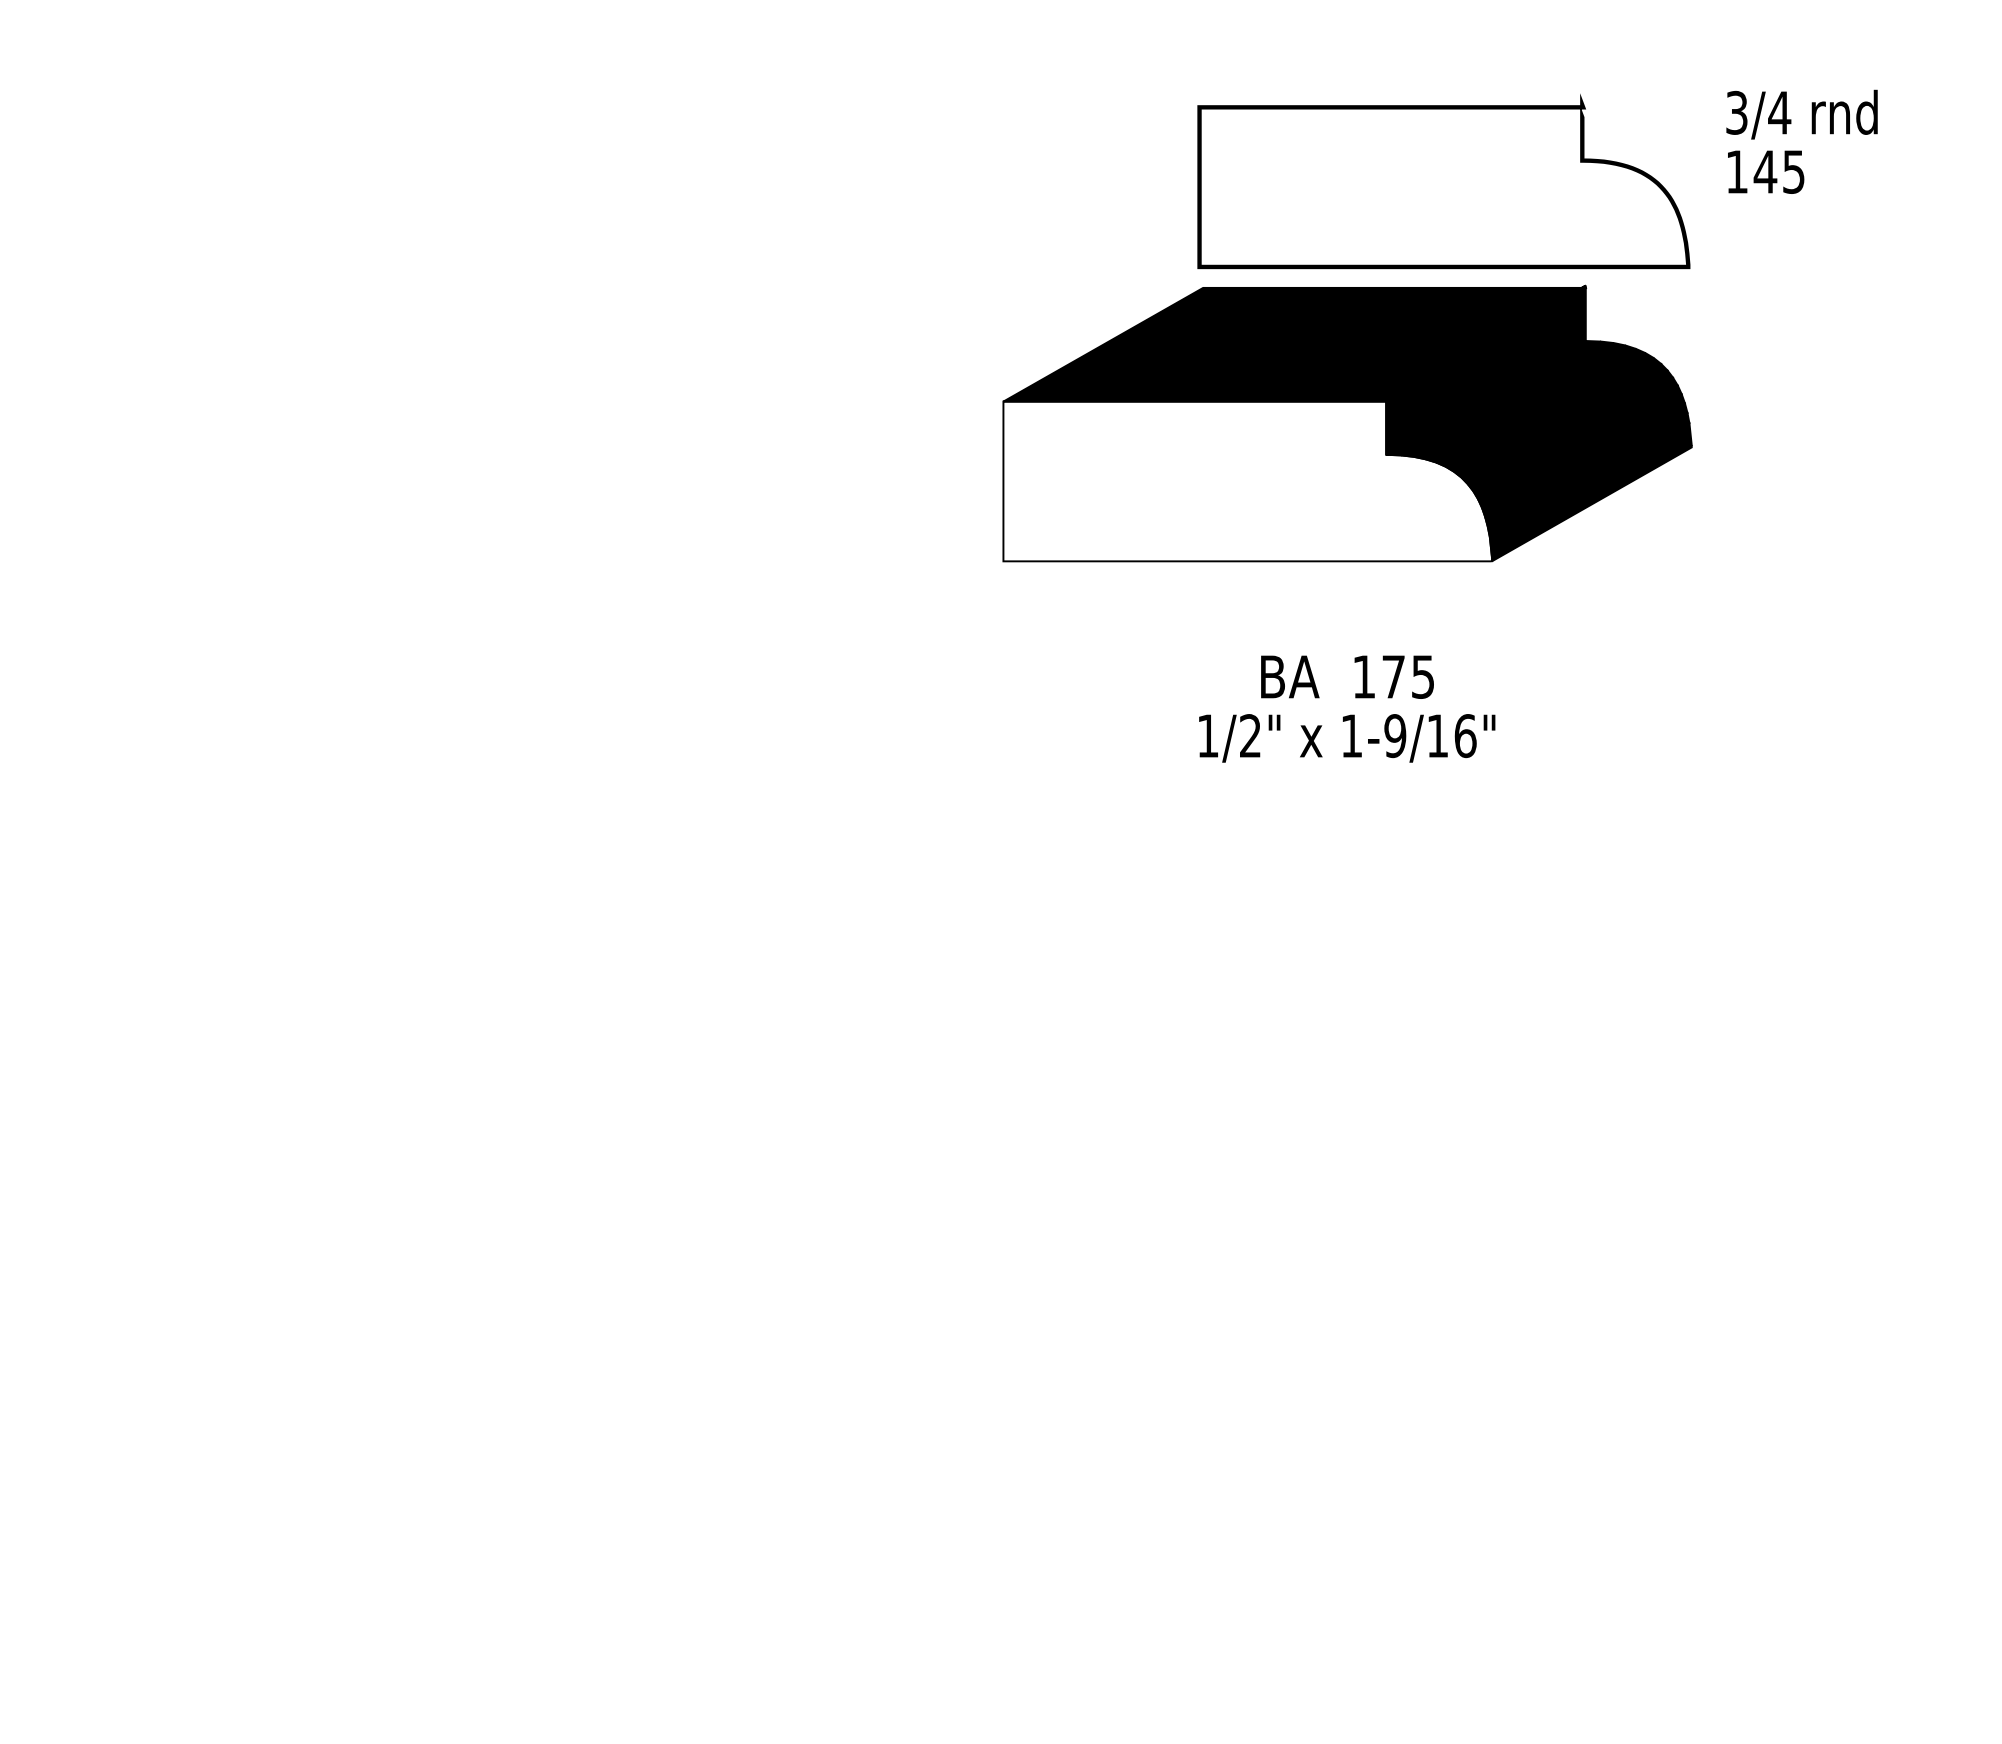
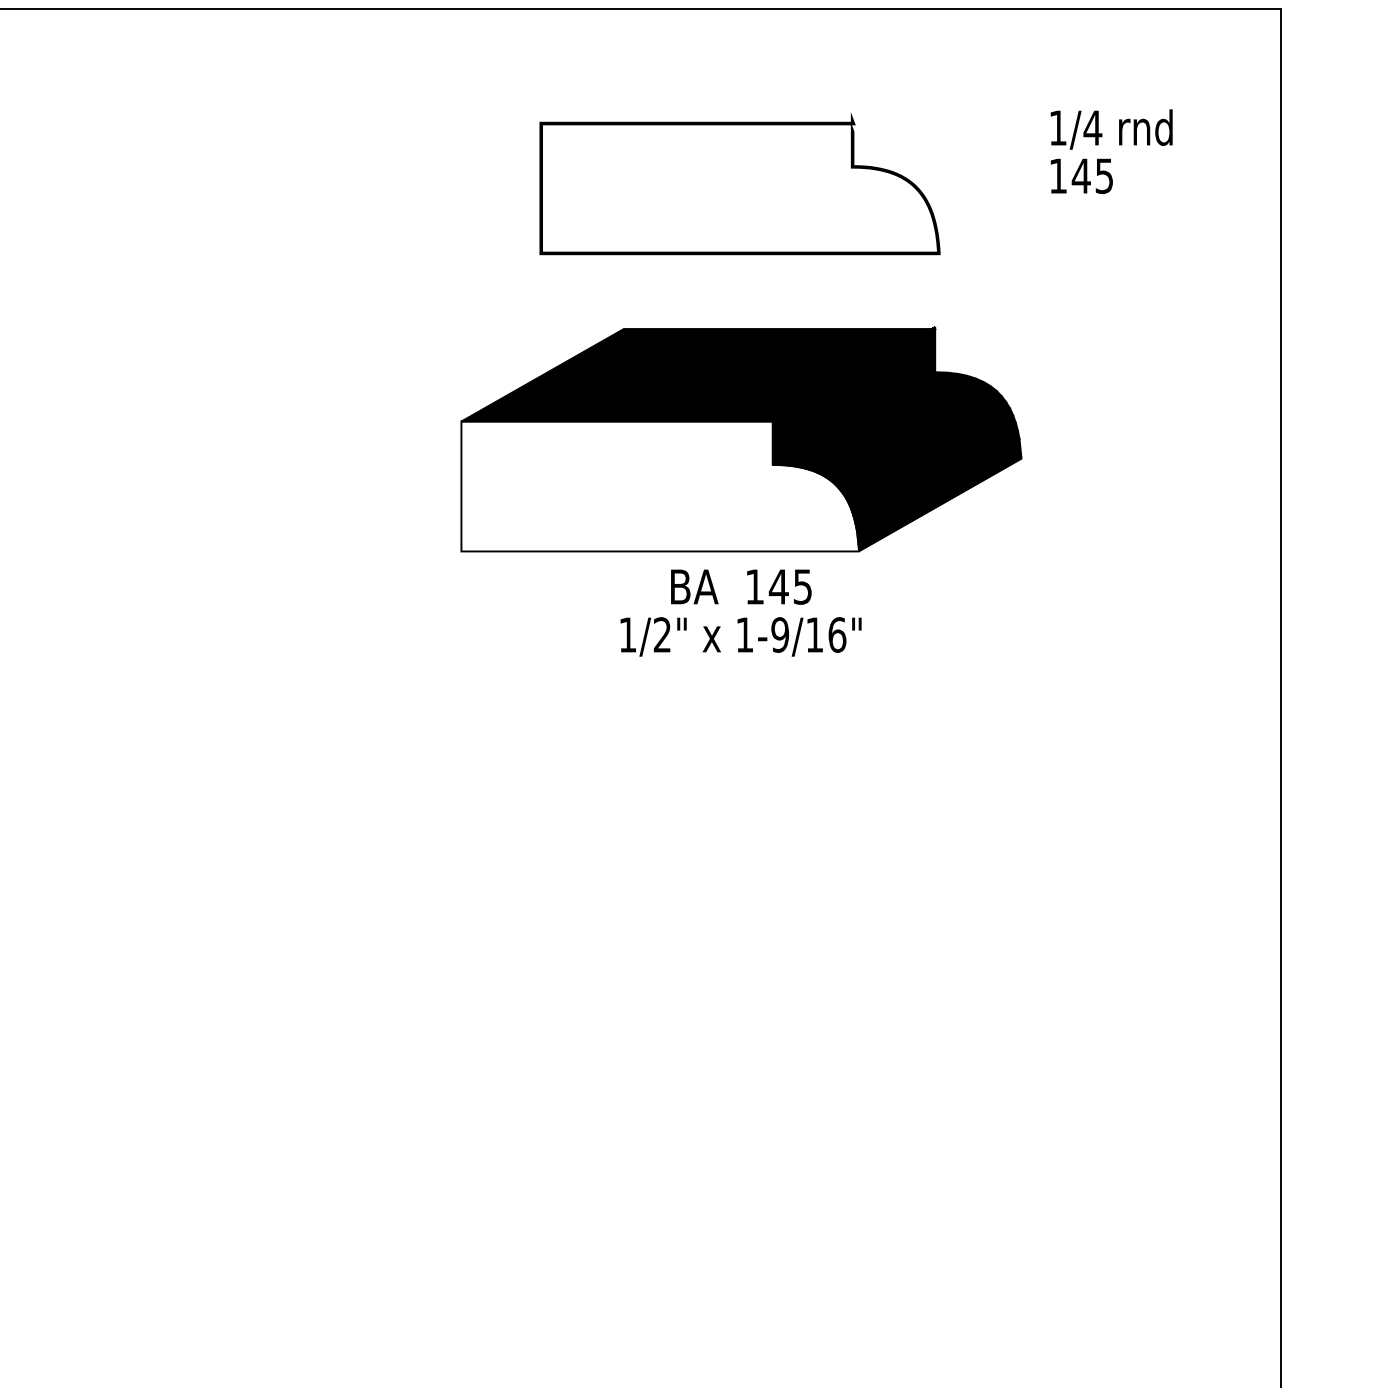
text: (1736, 112) -> (1057, 127), 3/4 -> 1/4
part: (1443, 181) -> (739, 183), moved
part: (1347, 423) -> (741, 439), moved
text: (1393, 676) -> (778, 586), 175 -> 145

